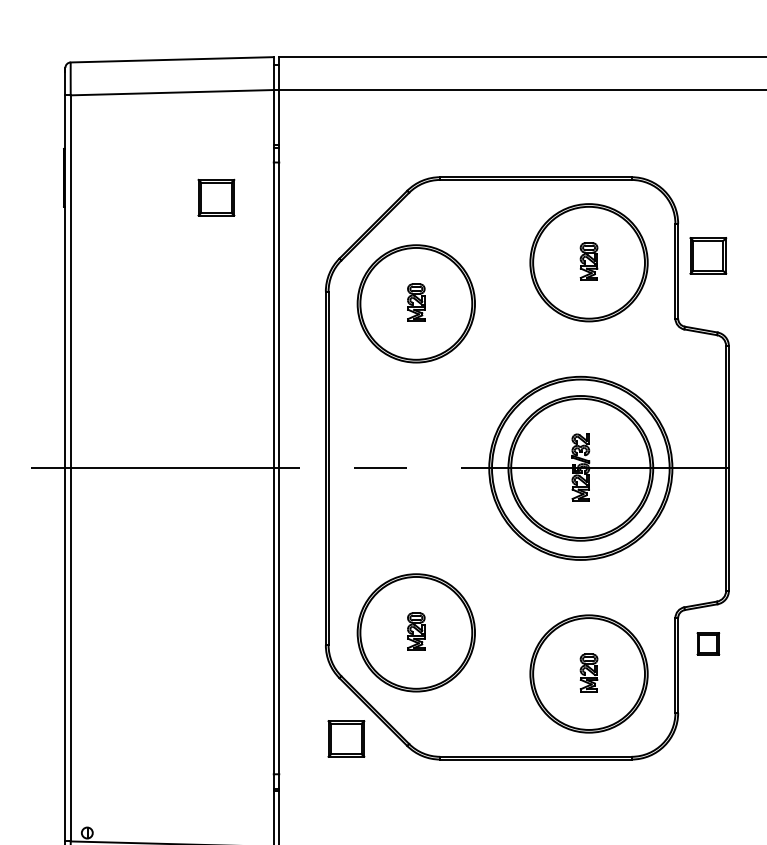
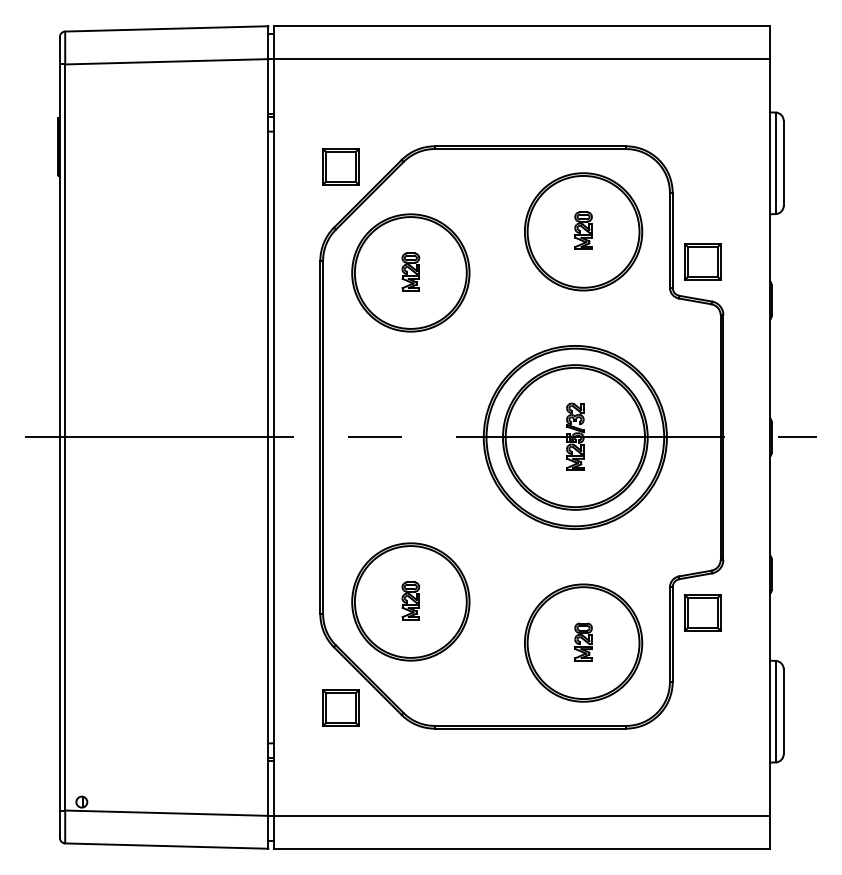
part: (215, 197) -> (340, 166), moved
part: (707, 255) -> (702, 261), moved
part: (707, 643) -> (702, 612), size x1.67

